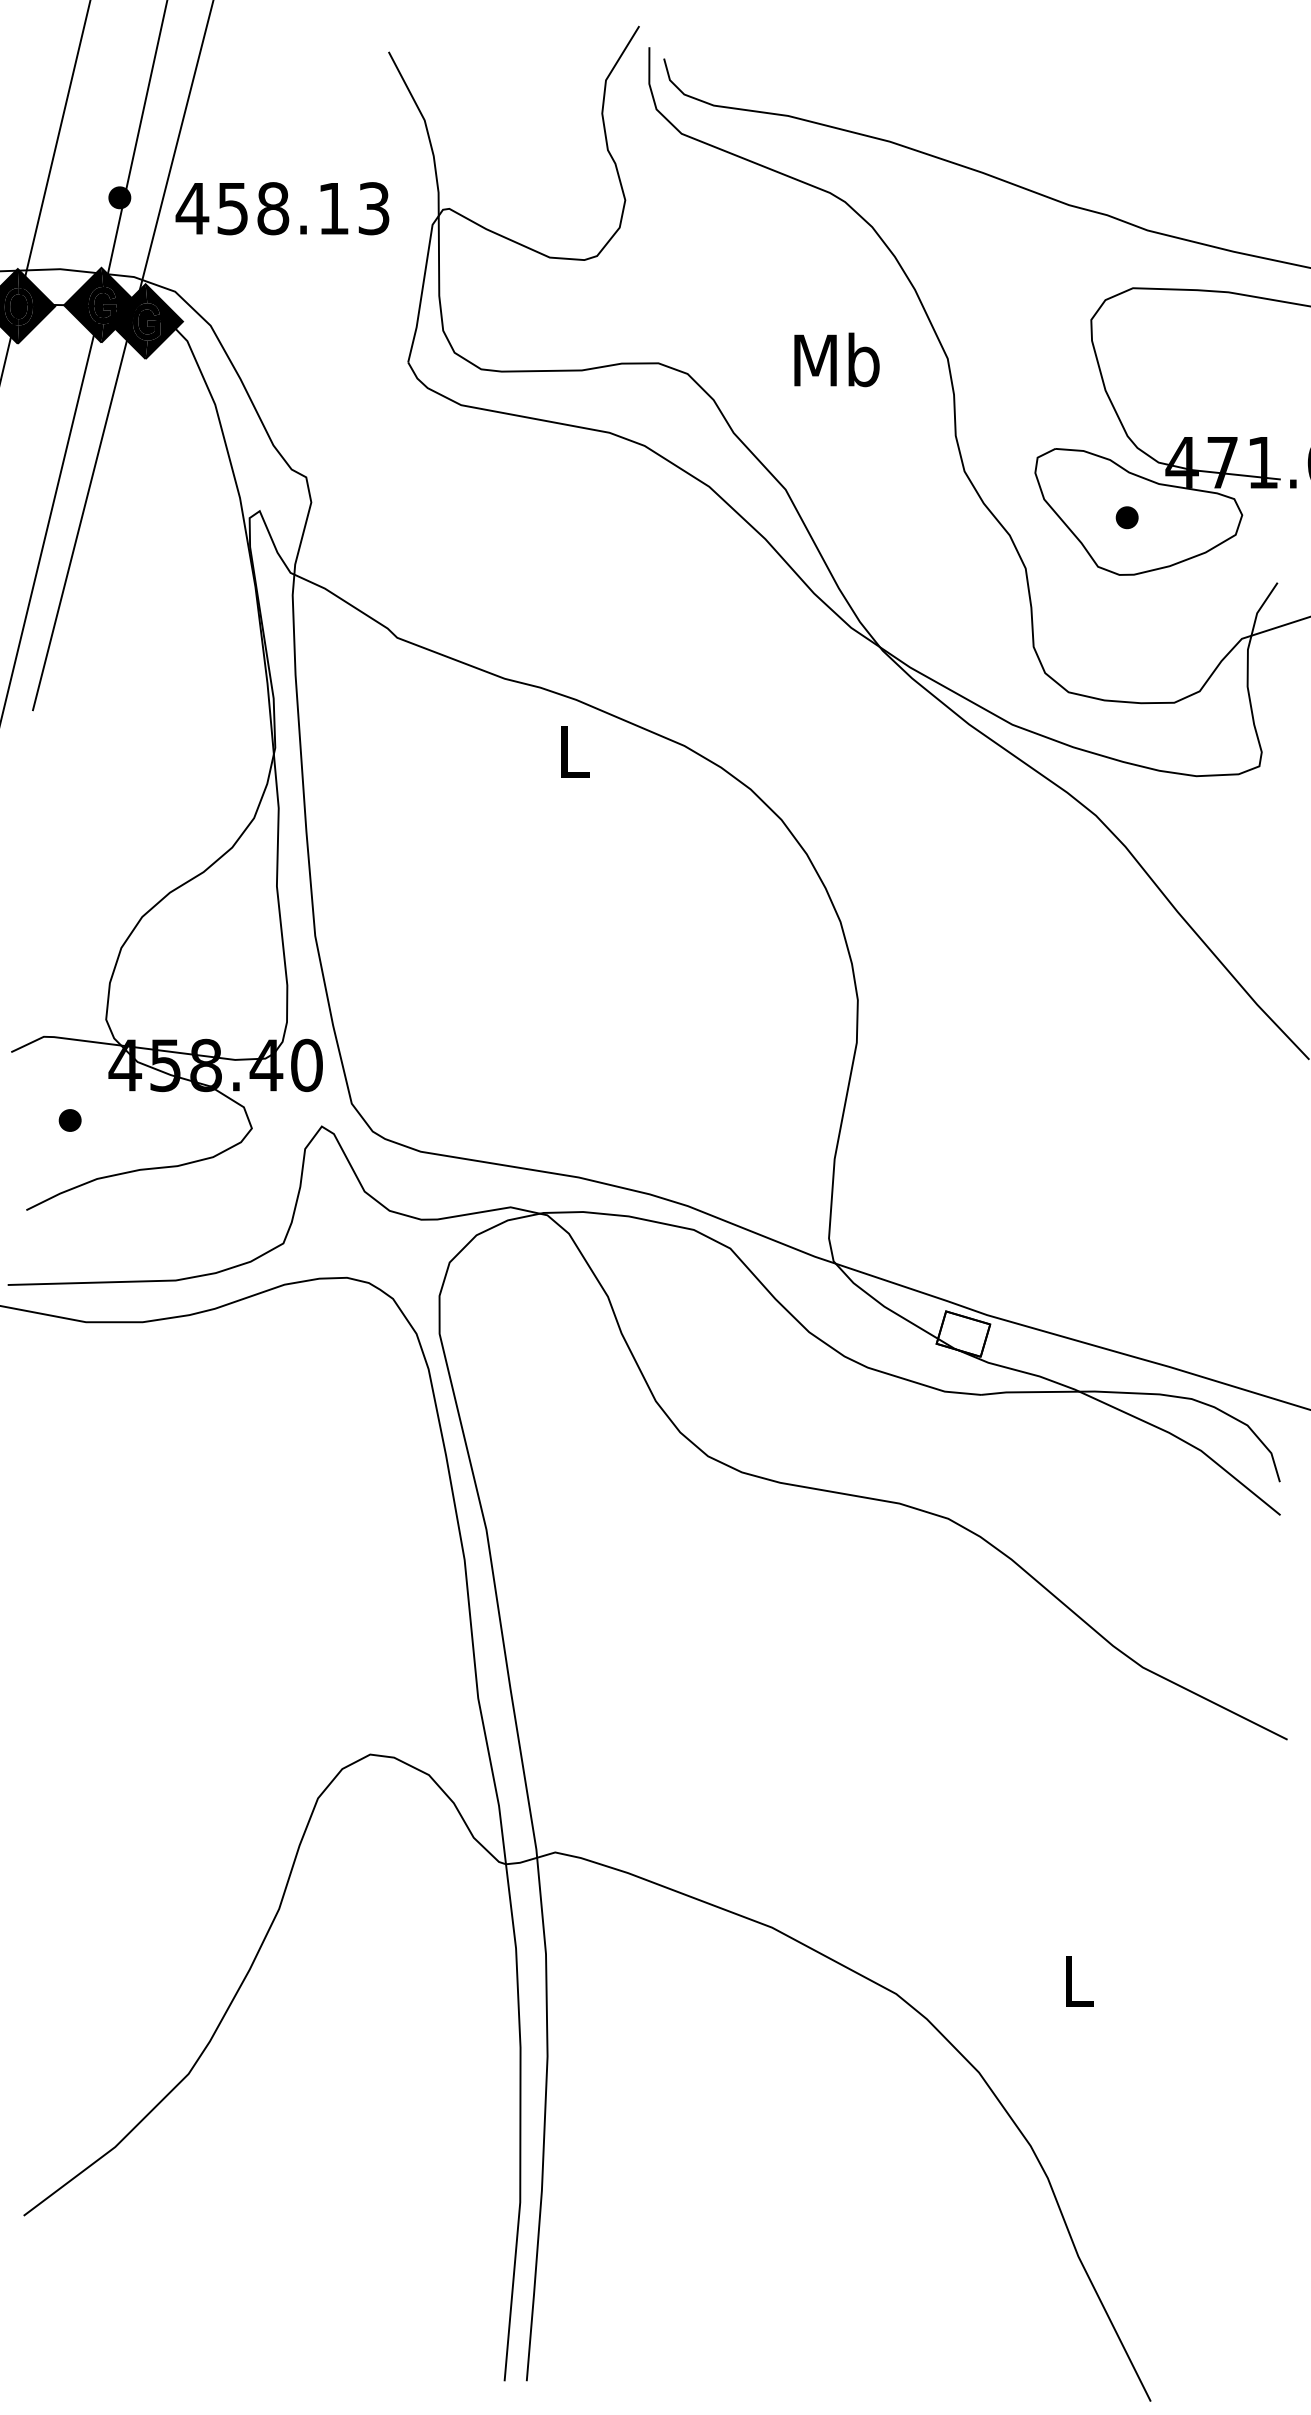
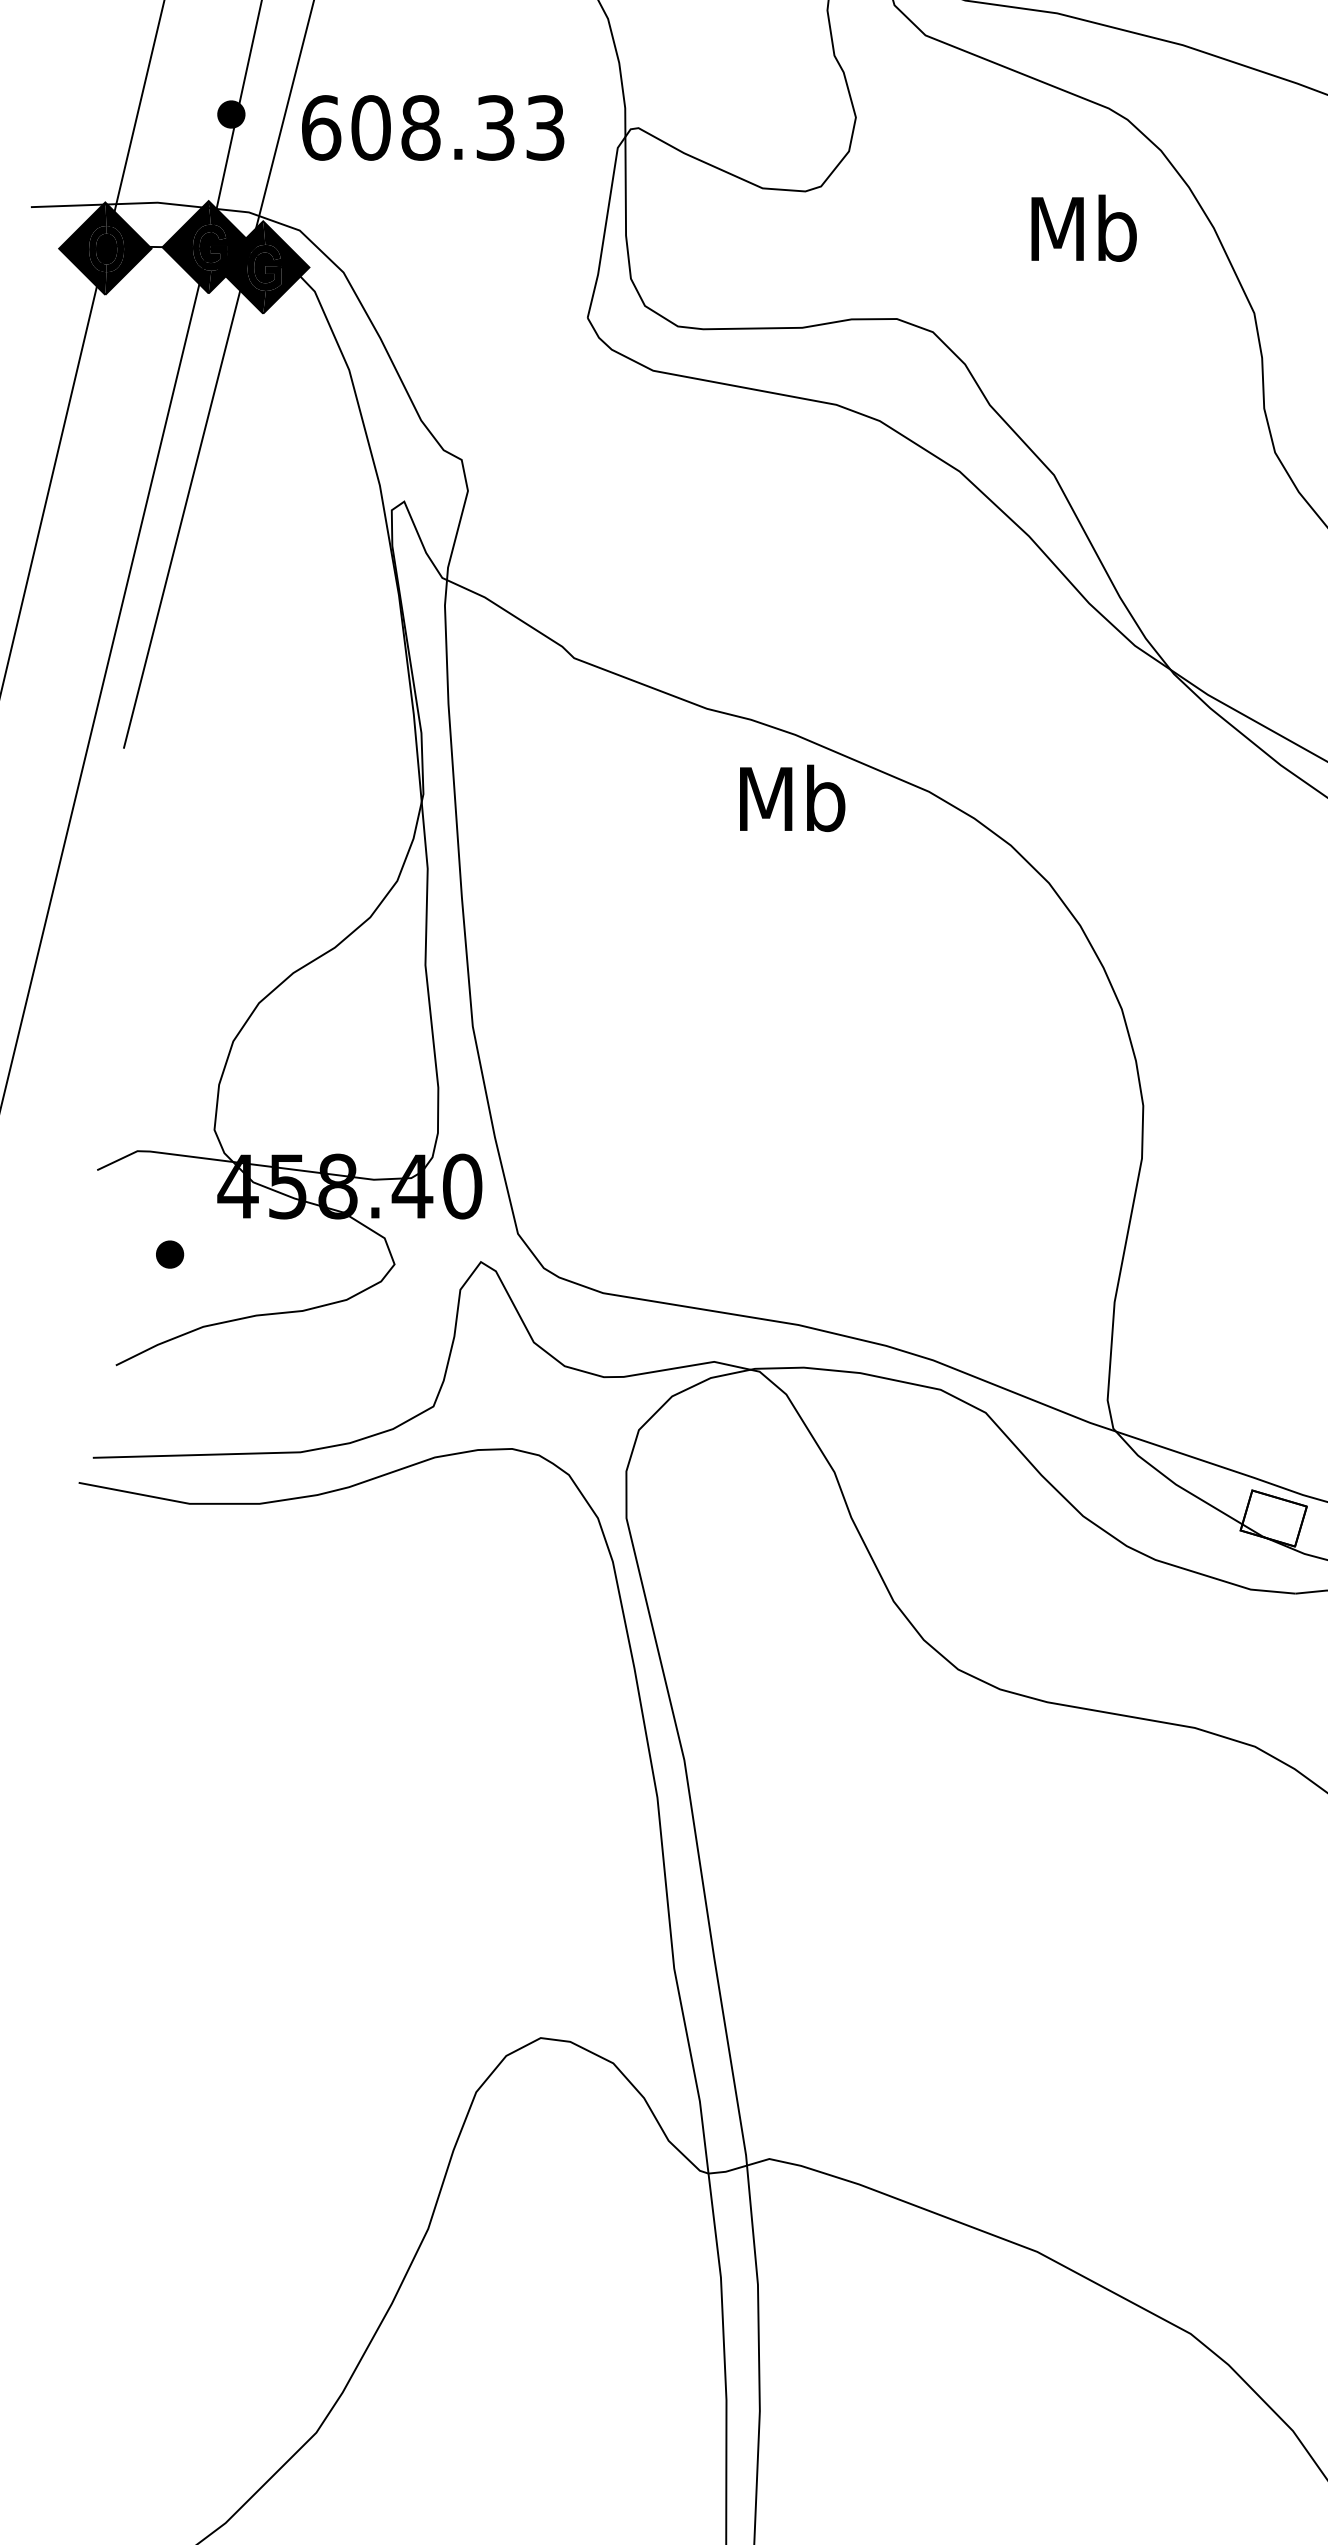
text: (261, 208) -> (406, 127), 458.13 -> 608.33
text: (836, 359) -> (1083, 227), moved
text: (573, 751) -> (791, 798), L -> Mb

